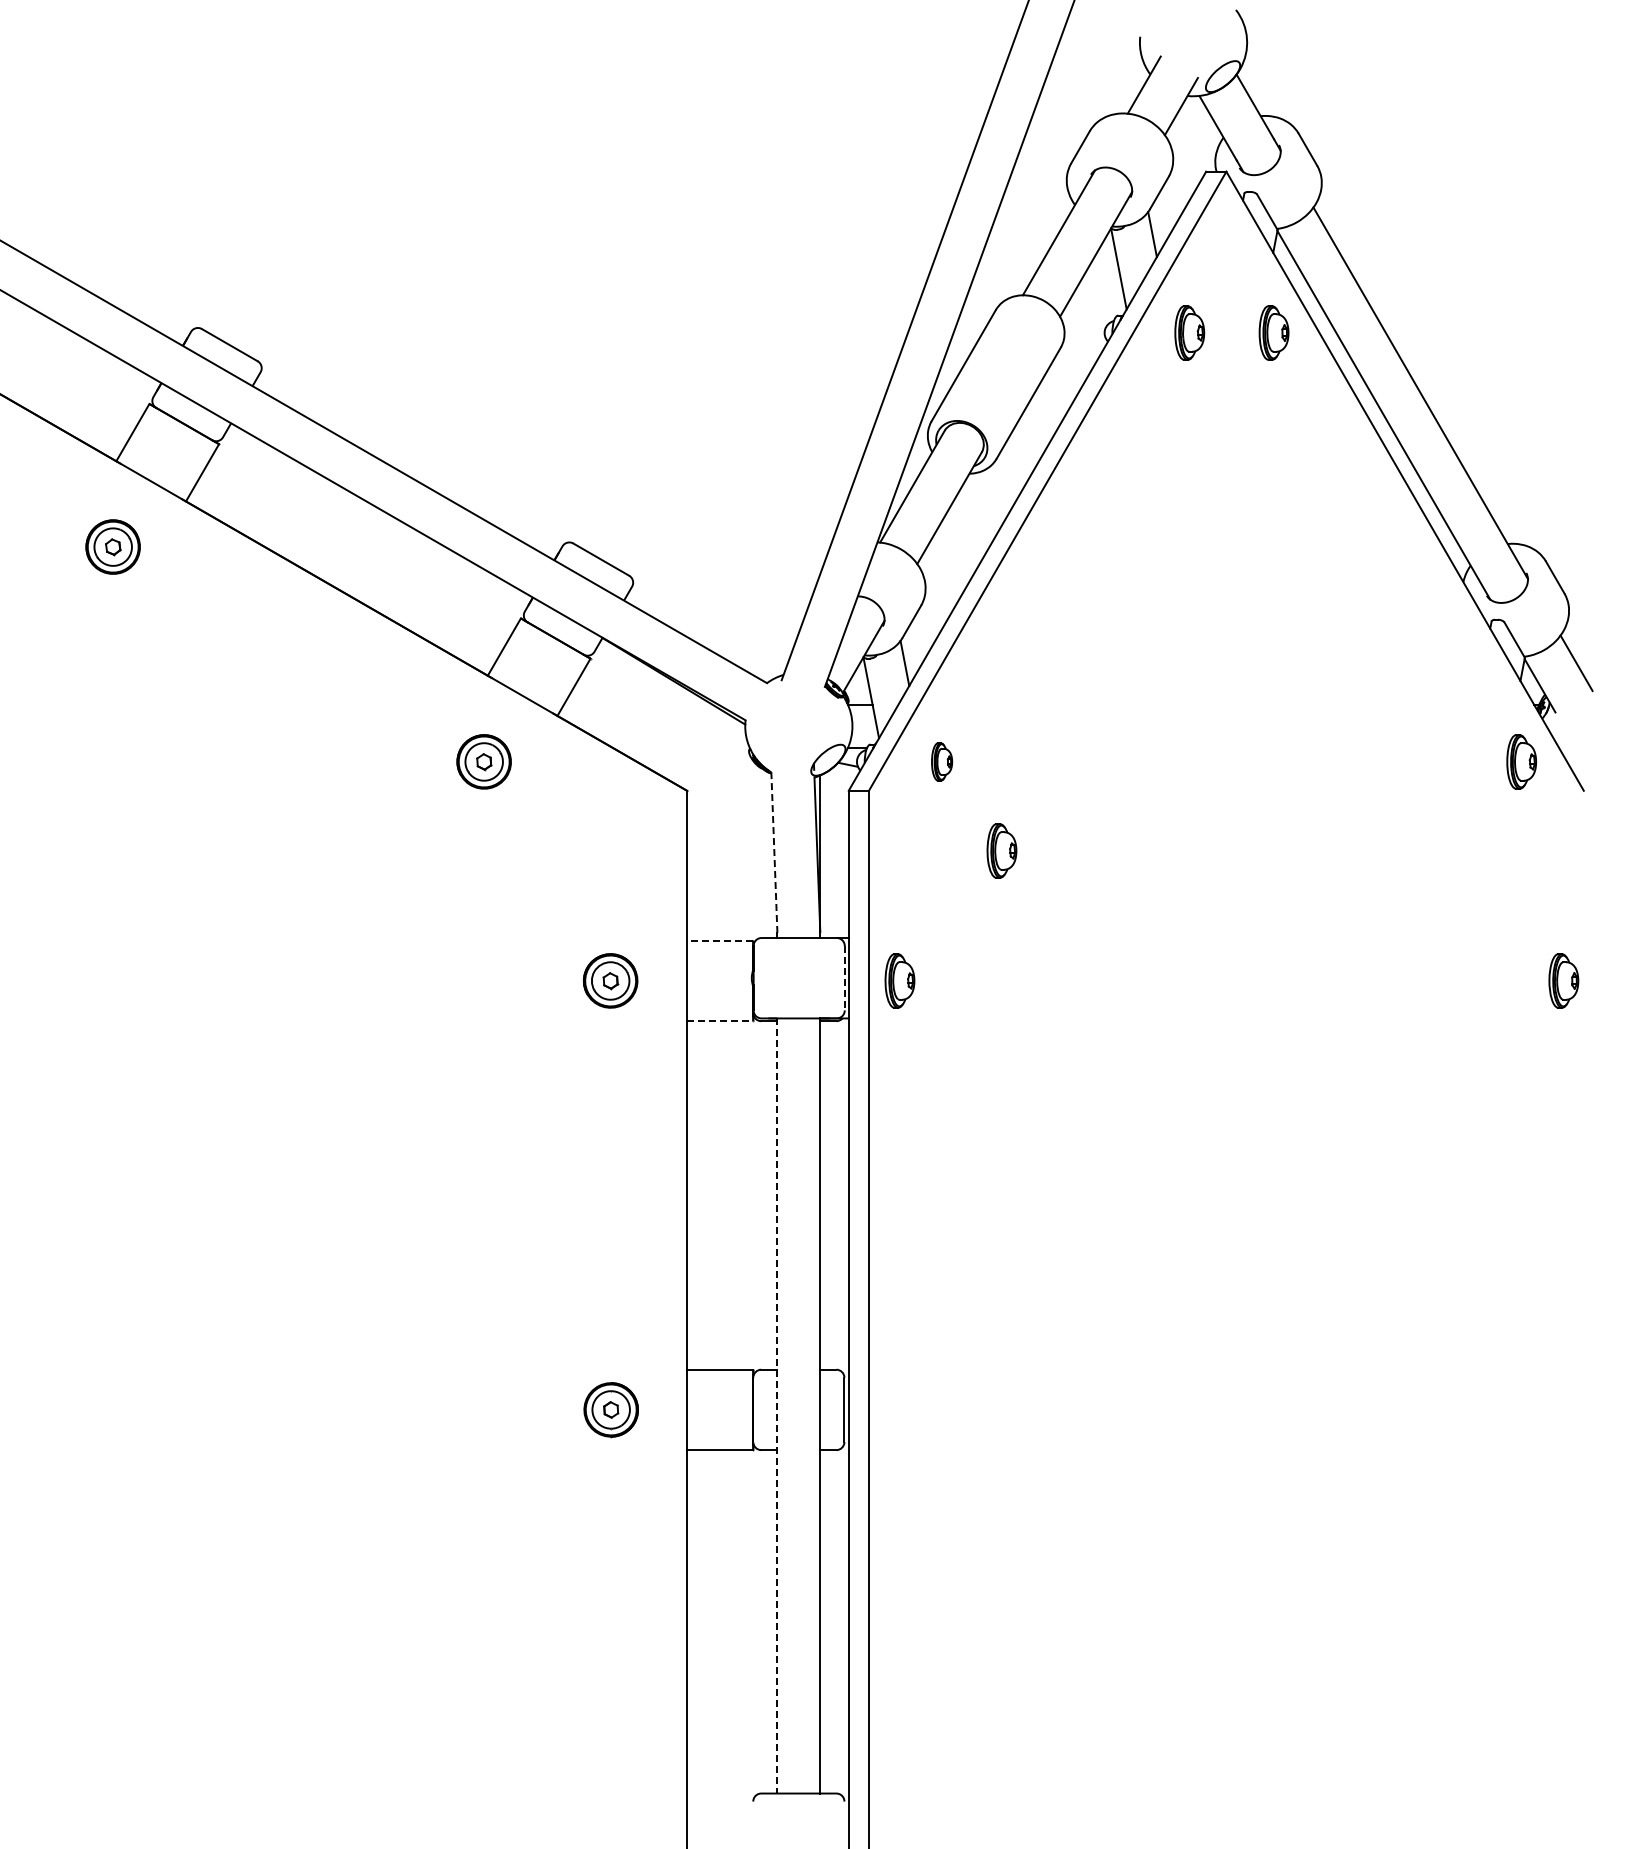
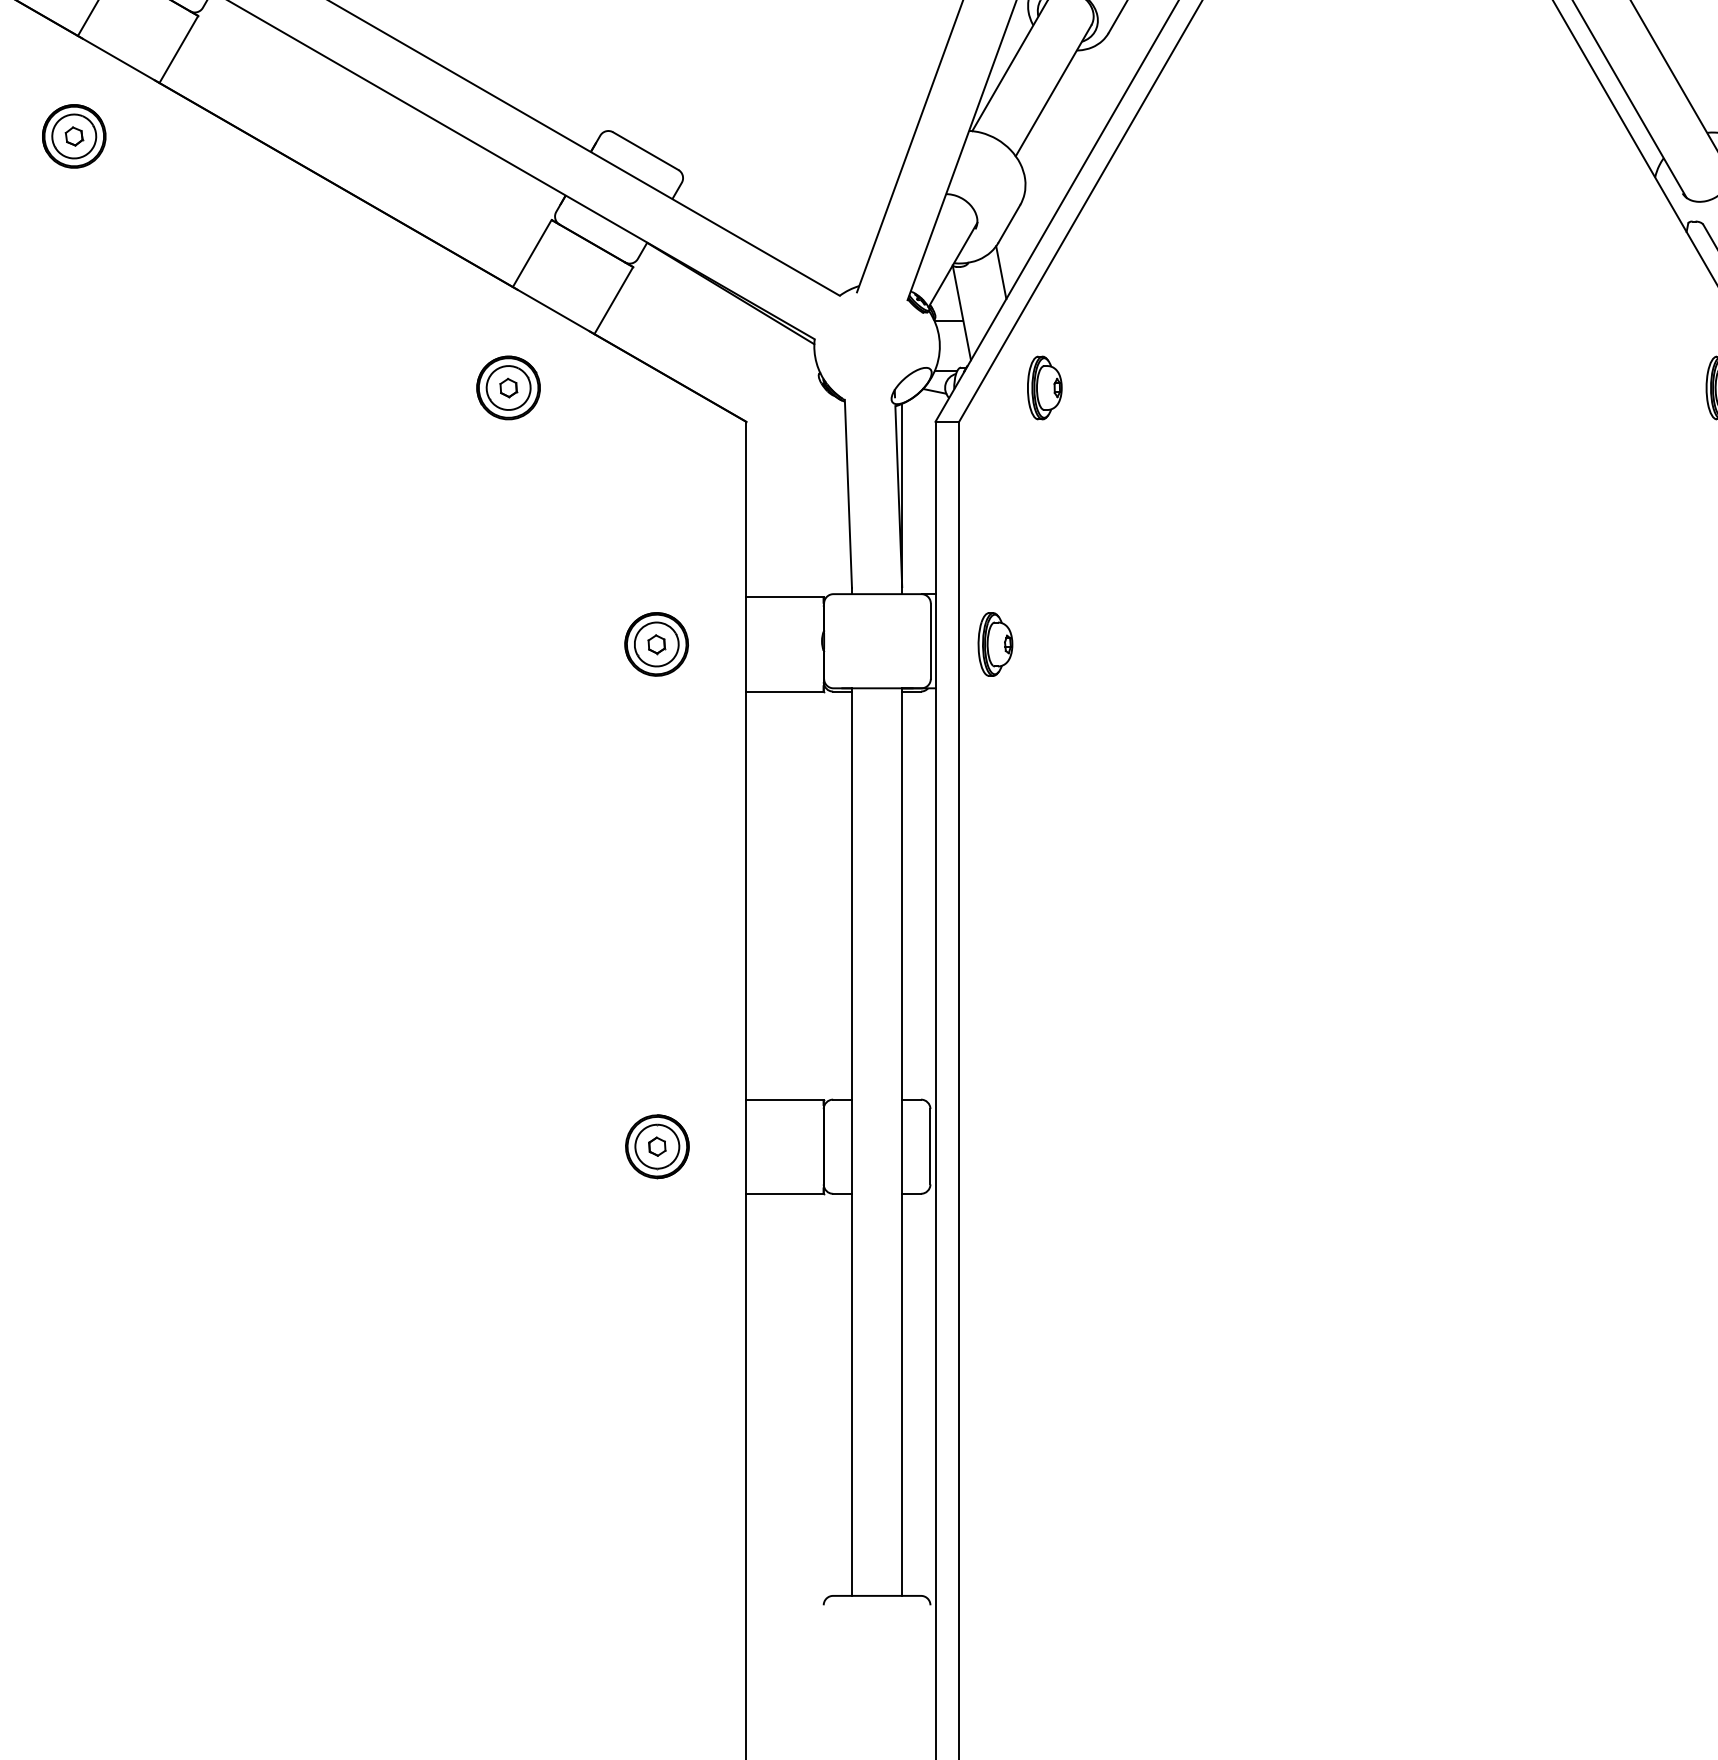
part: (941, 761) -> (1044, 387), size x1.43
part: (1001, 850) -> (1114, 491), removed
line: (774, 852) -> (848, 494), dashed -> solid
line: (719, 940) -> (784, 597), dashed -> solid
line: (844, 978) -> (930, 641), dashed -> solid
line: (720, 1021) -> (785, 691), dashed -> solid
line: (777, 1405) -> (852, 1141), dashed -> solid

